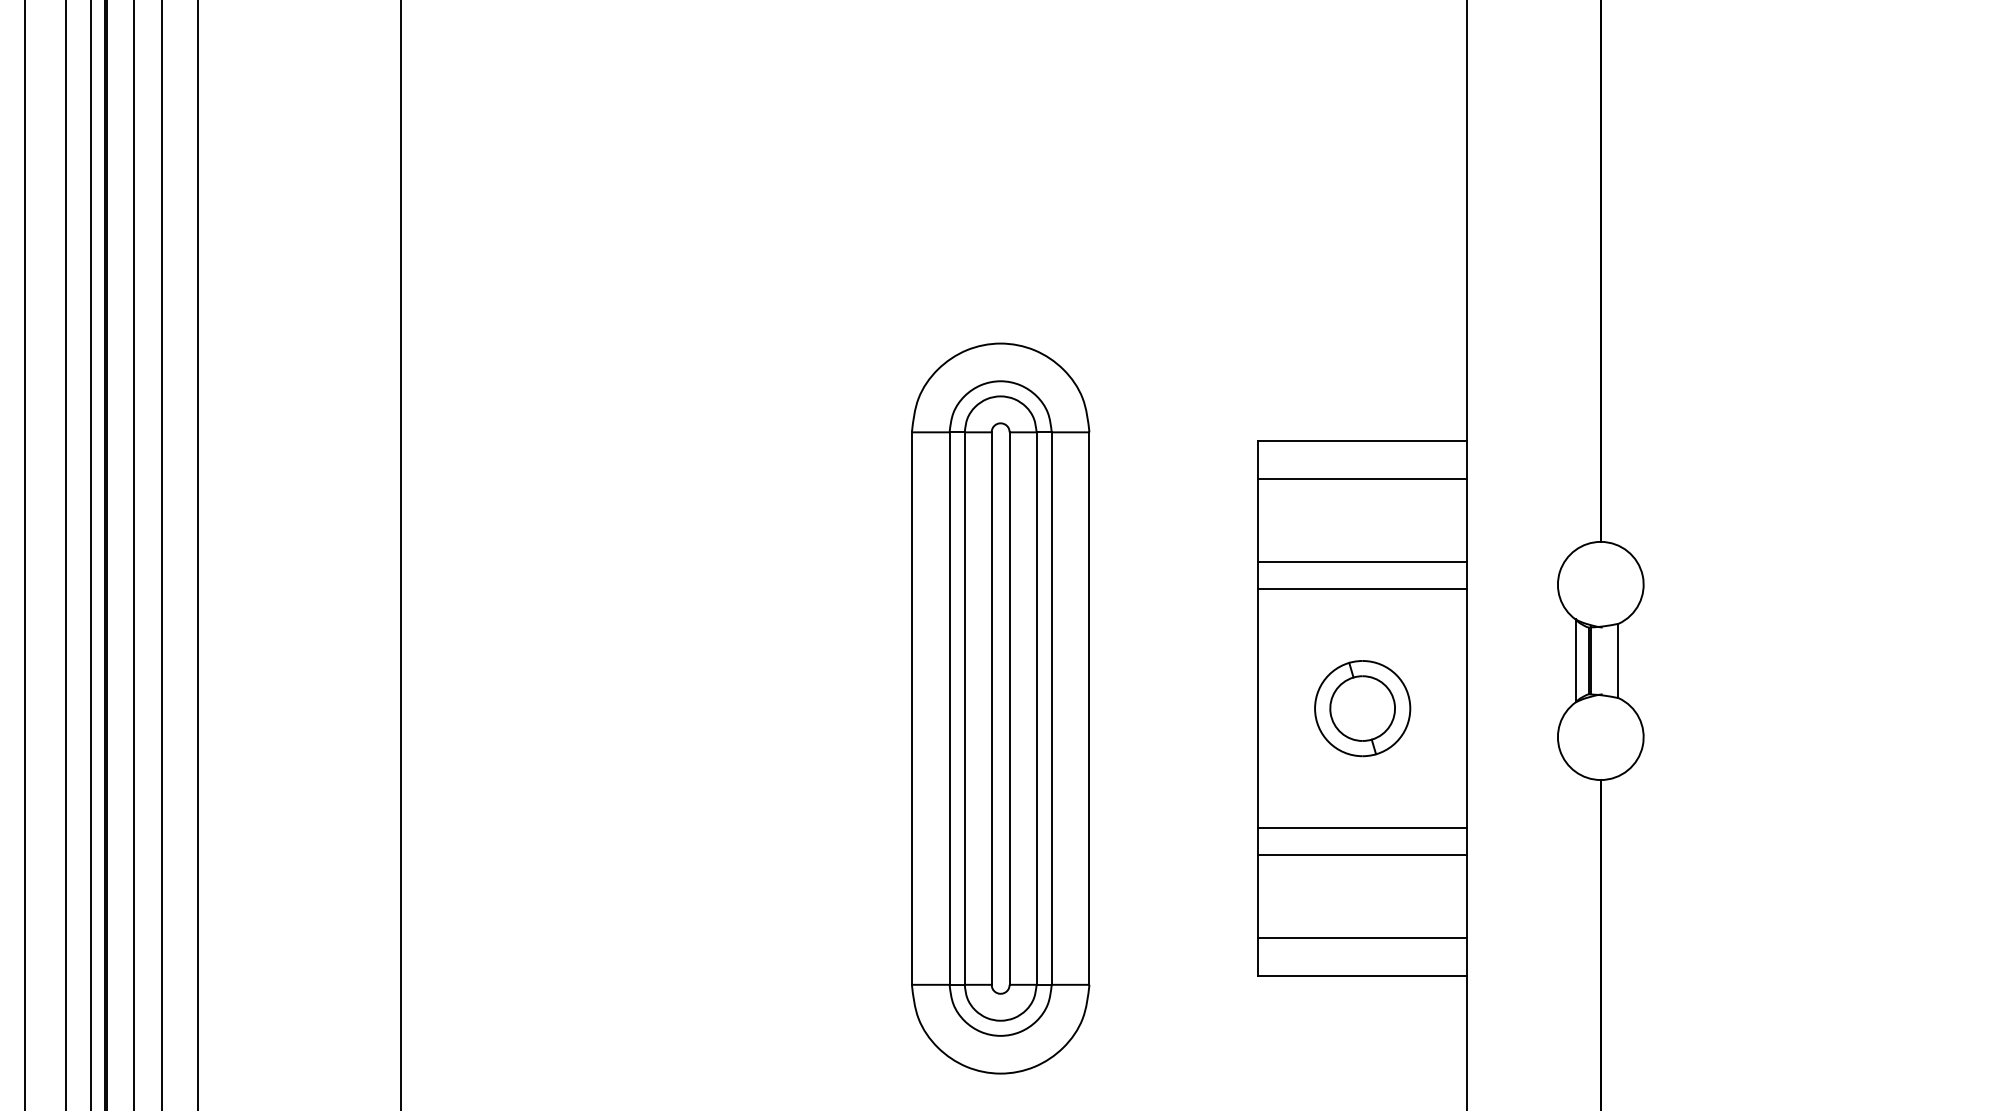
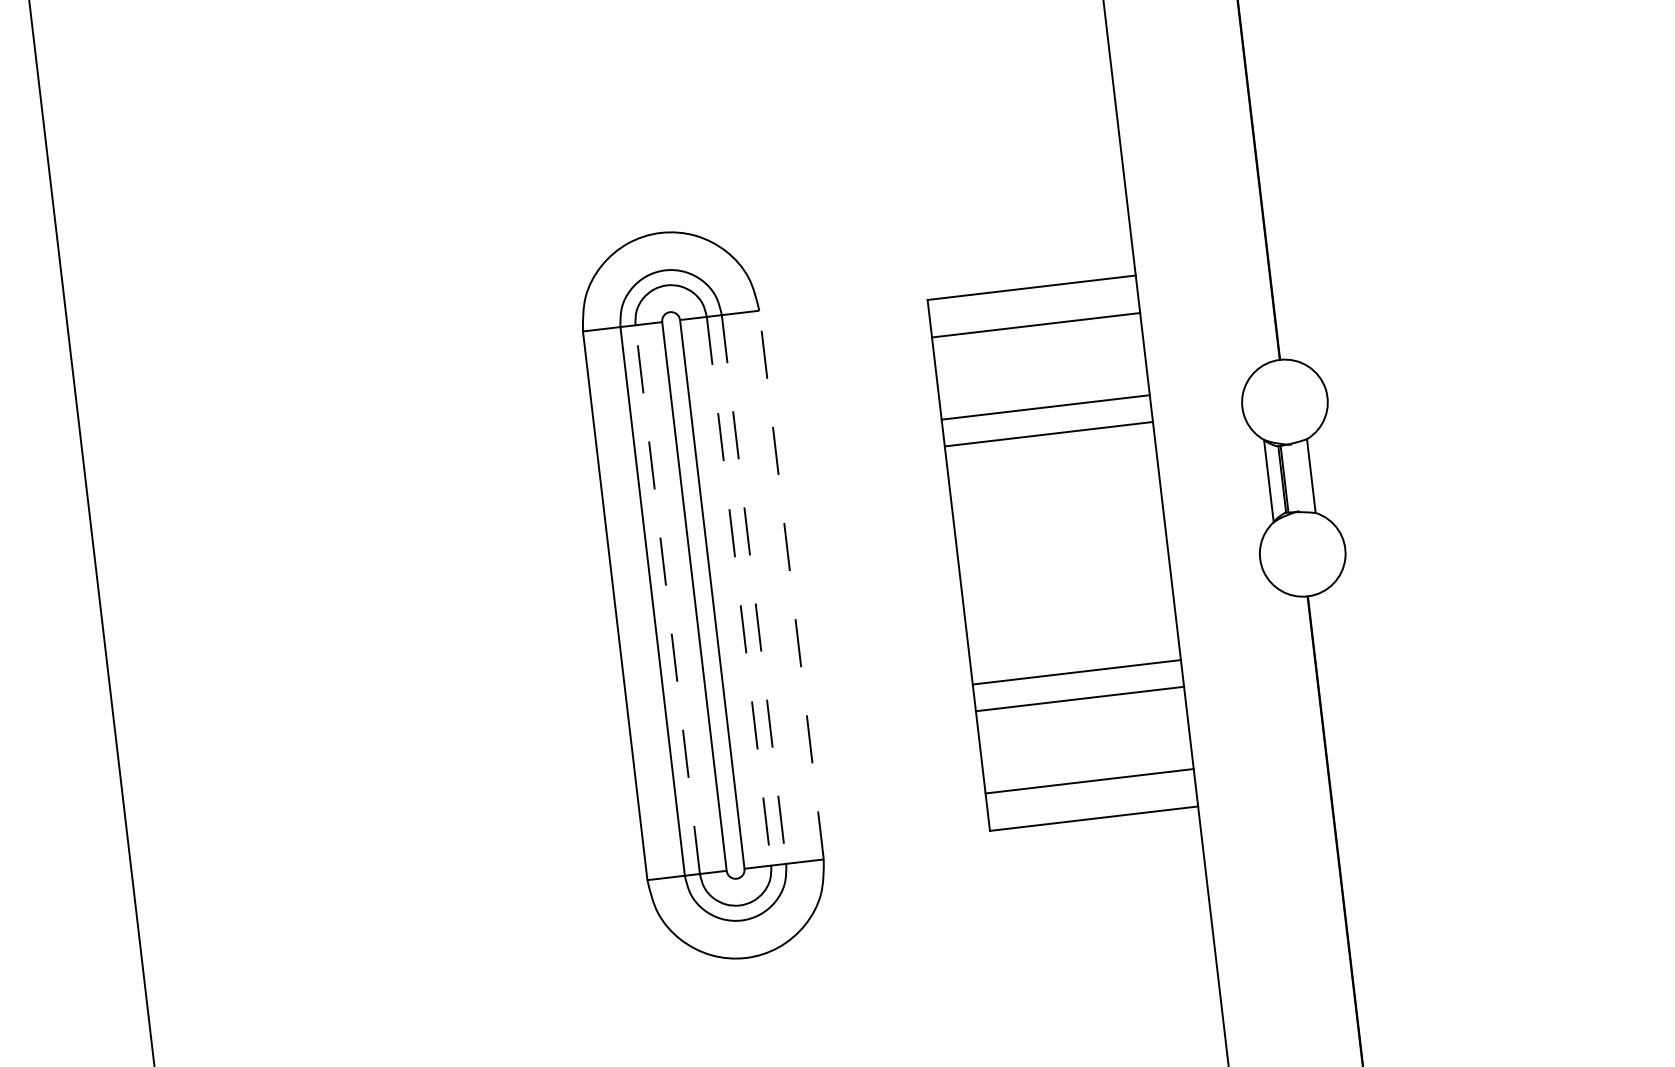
line: (964, 708) -> (667, 599), solid -> dashed
line: (1089, 708) -> (791, 585), solid -> dashed
part: (1362, 708) -> (1062, 553), removed
line: (1036, 709) -> (739, 592), solid -> dashed
line: (1051, 709) -> (753, 590), solid -> dashed

